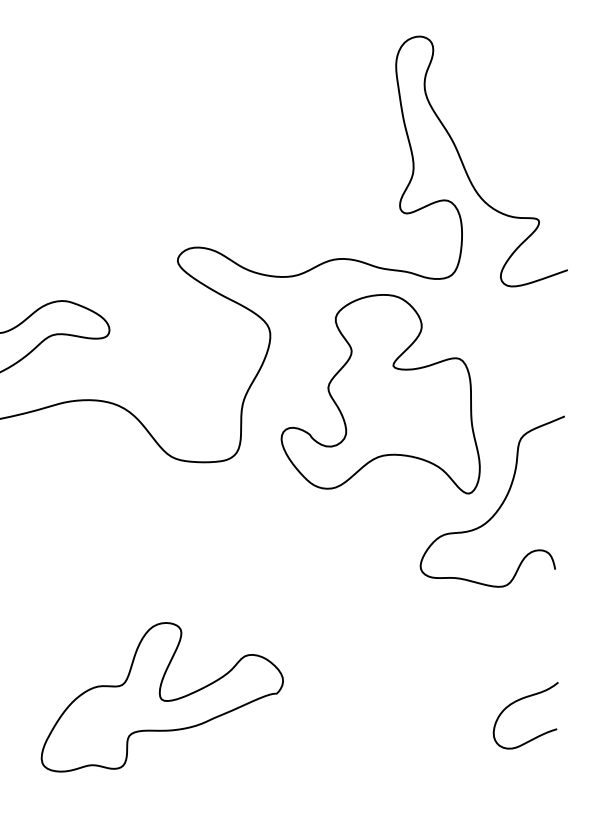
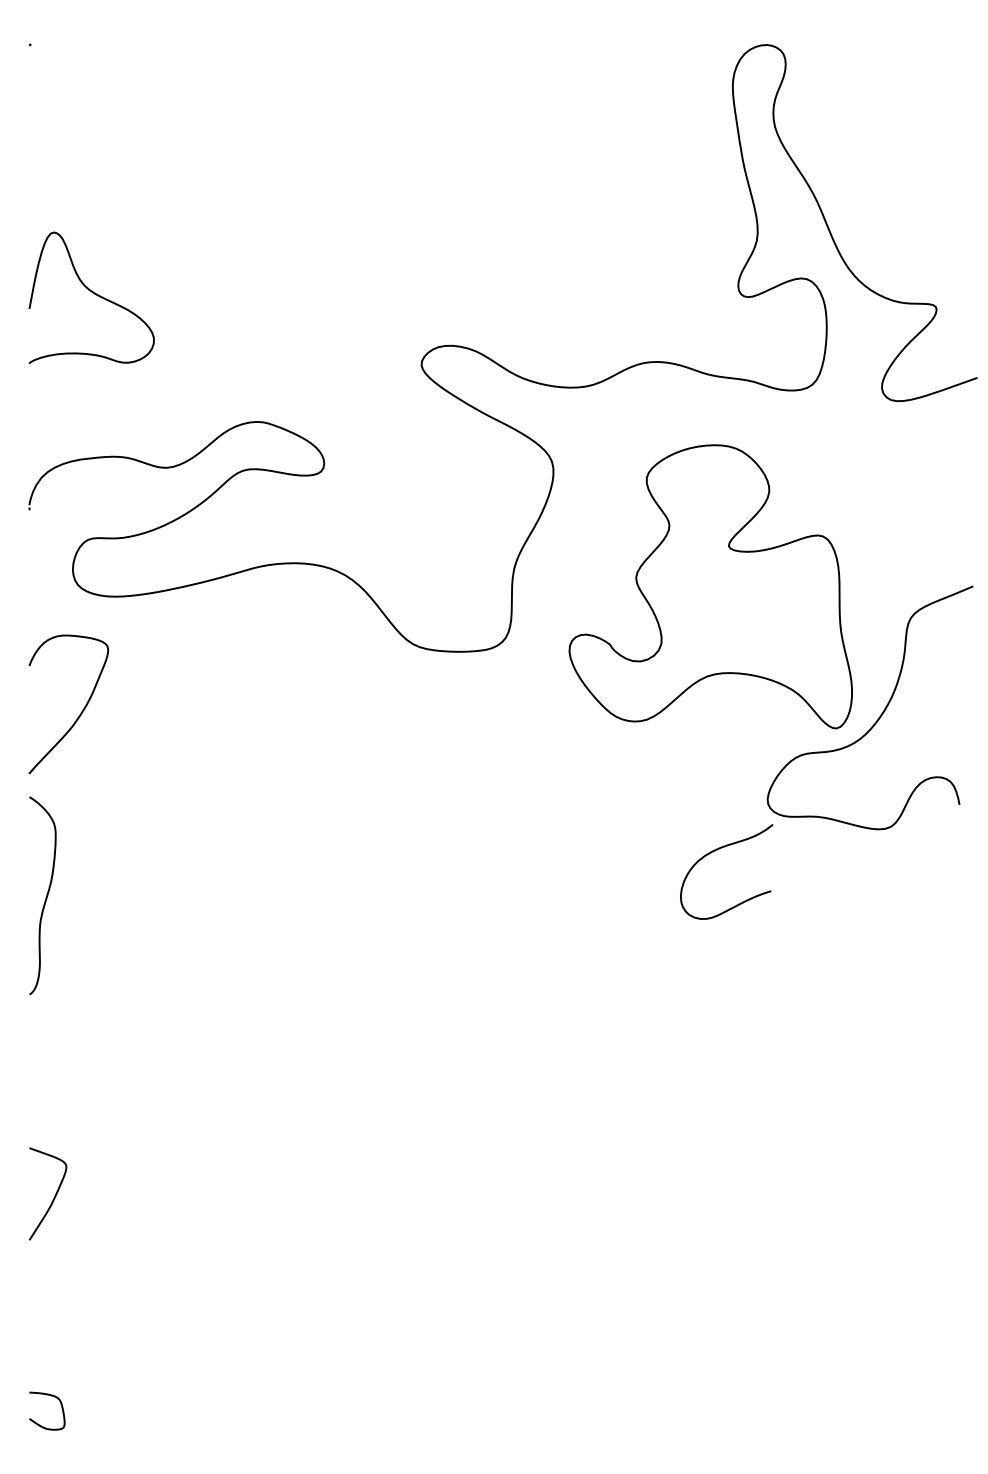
part: (380, 394) -> (710, 586), moved
part: (162, 697) -> (399, 986), removed
curve: (518, 701) -> (715, 851), moved

